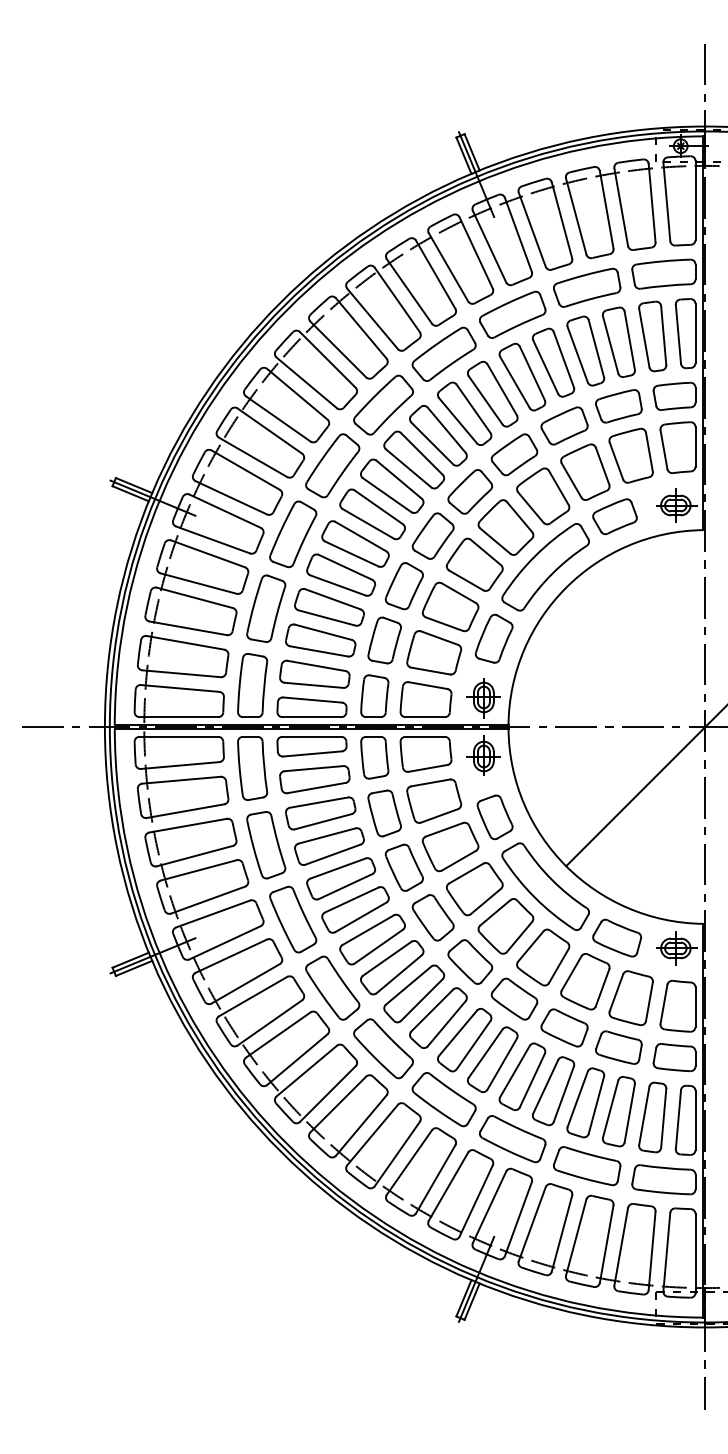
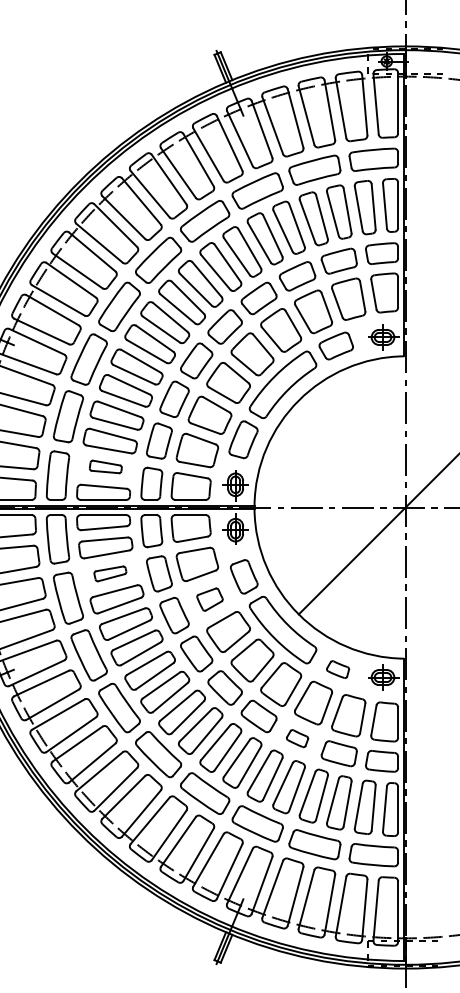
part: (314, 673) -> (105, 466), size x0.6
part: (320, 813) -> (110, 573), size x0.6
part: (450, 846) -> (209, 599), size x0.6
part: (617, 937) -> (338, 669), size x0.6
part: (564, 1027) -> (297, 738), size x0.6

